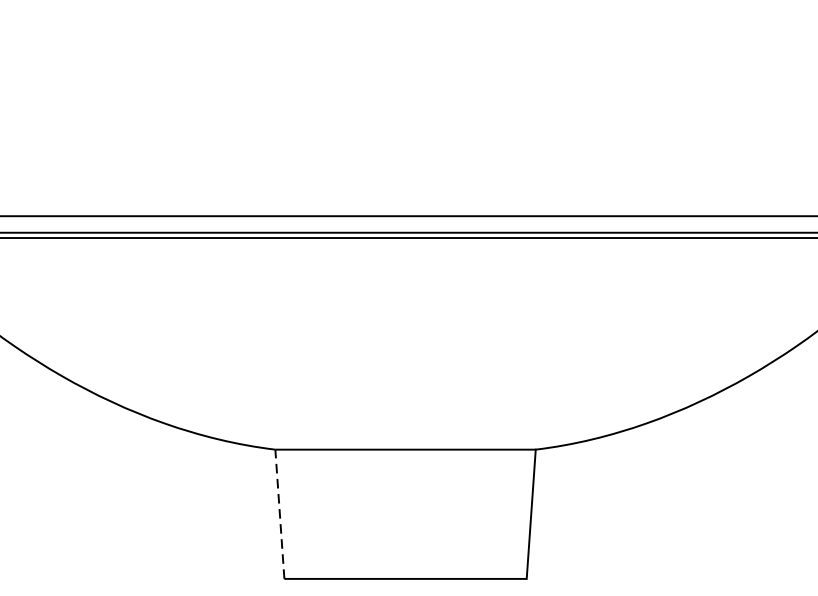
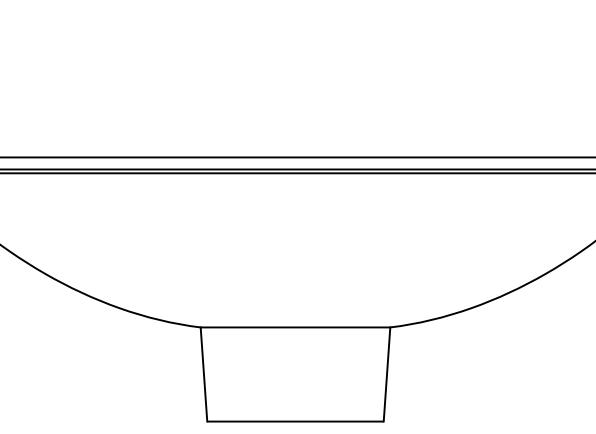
line: (279, 514) -> (203, 374), dashed -> solid

